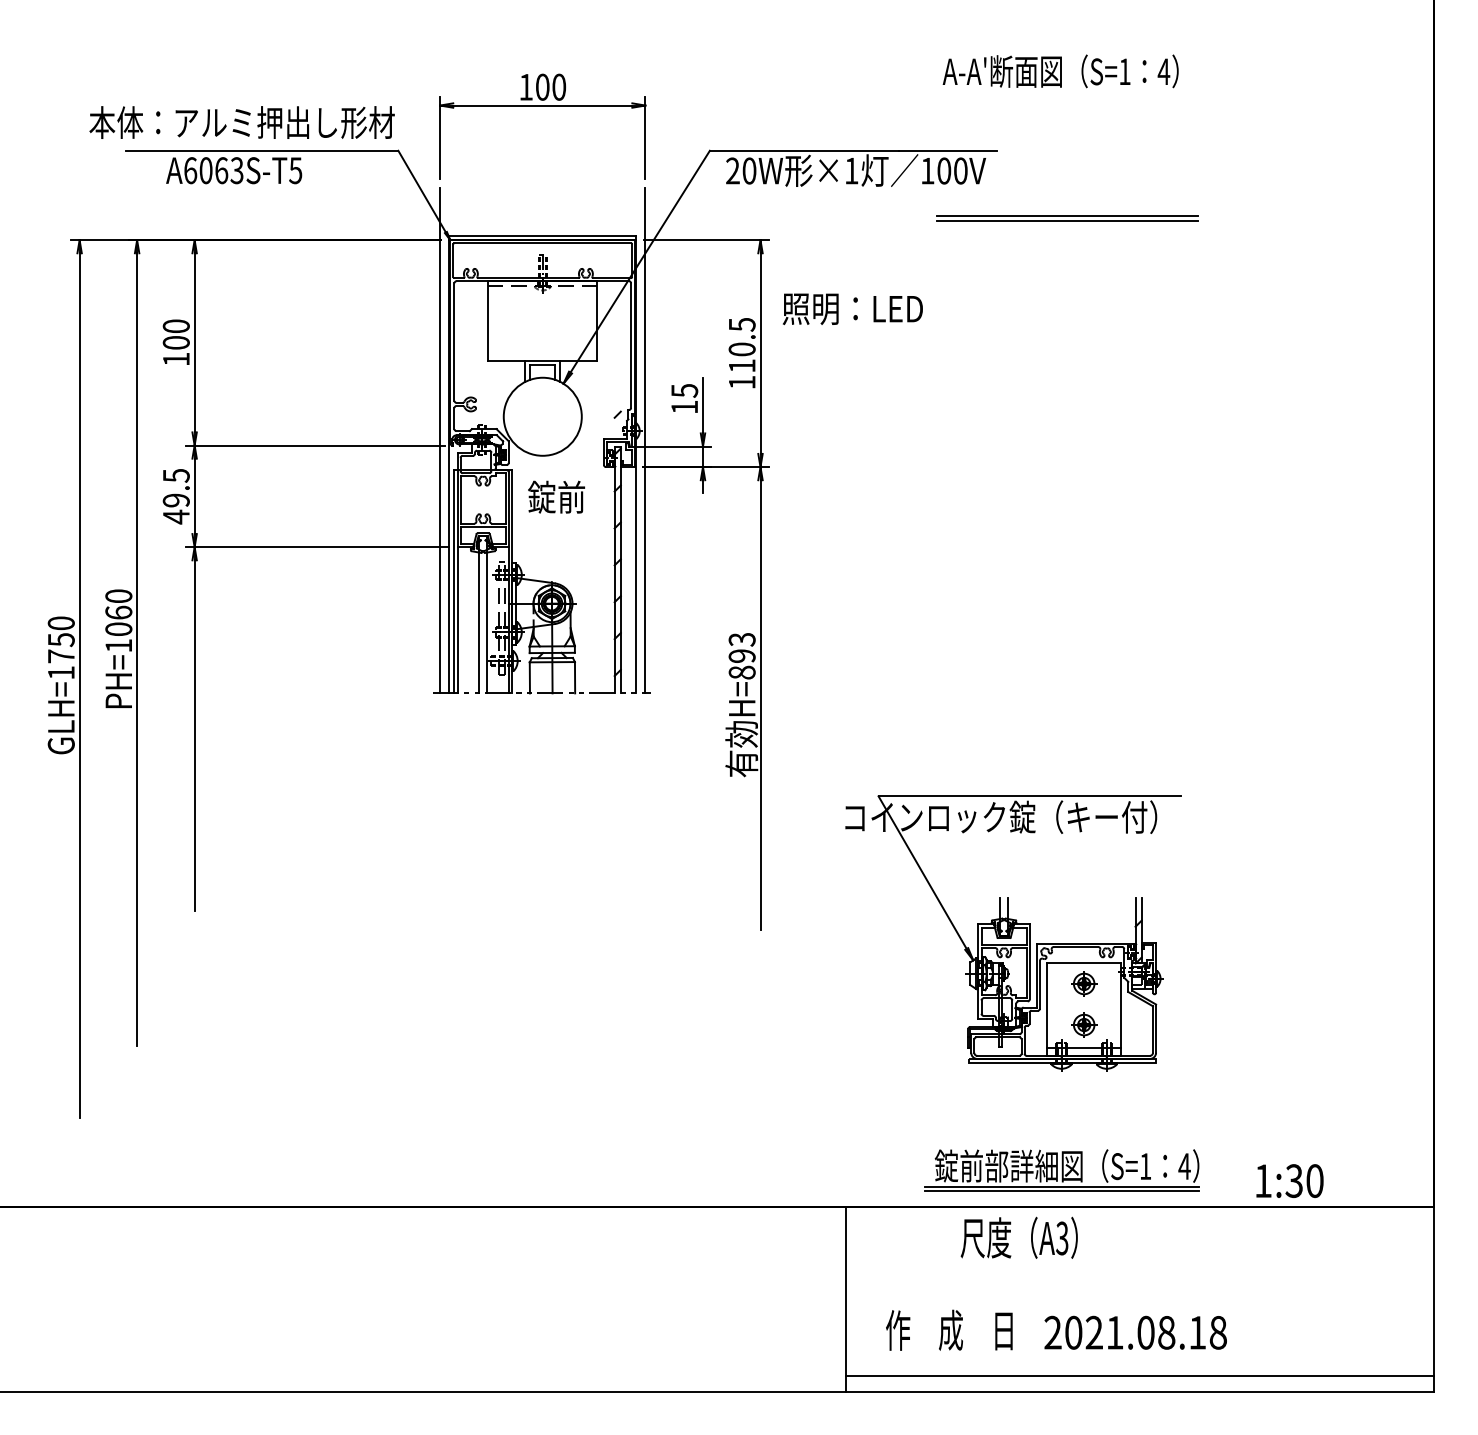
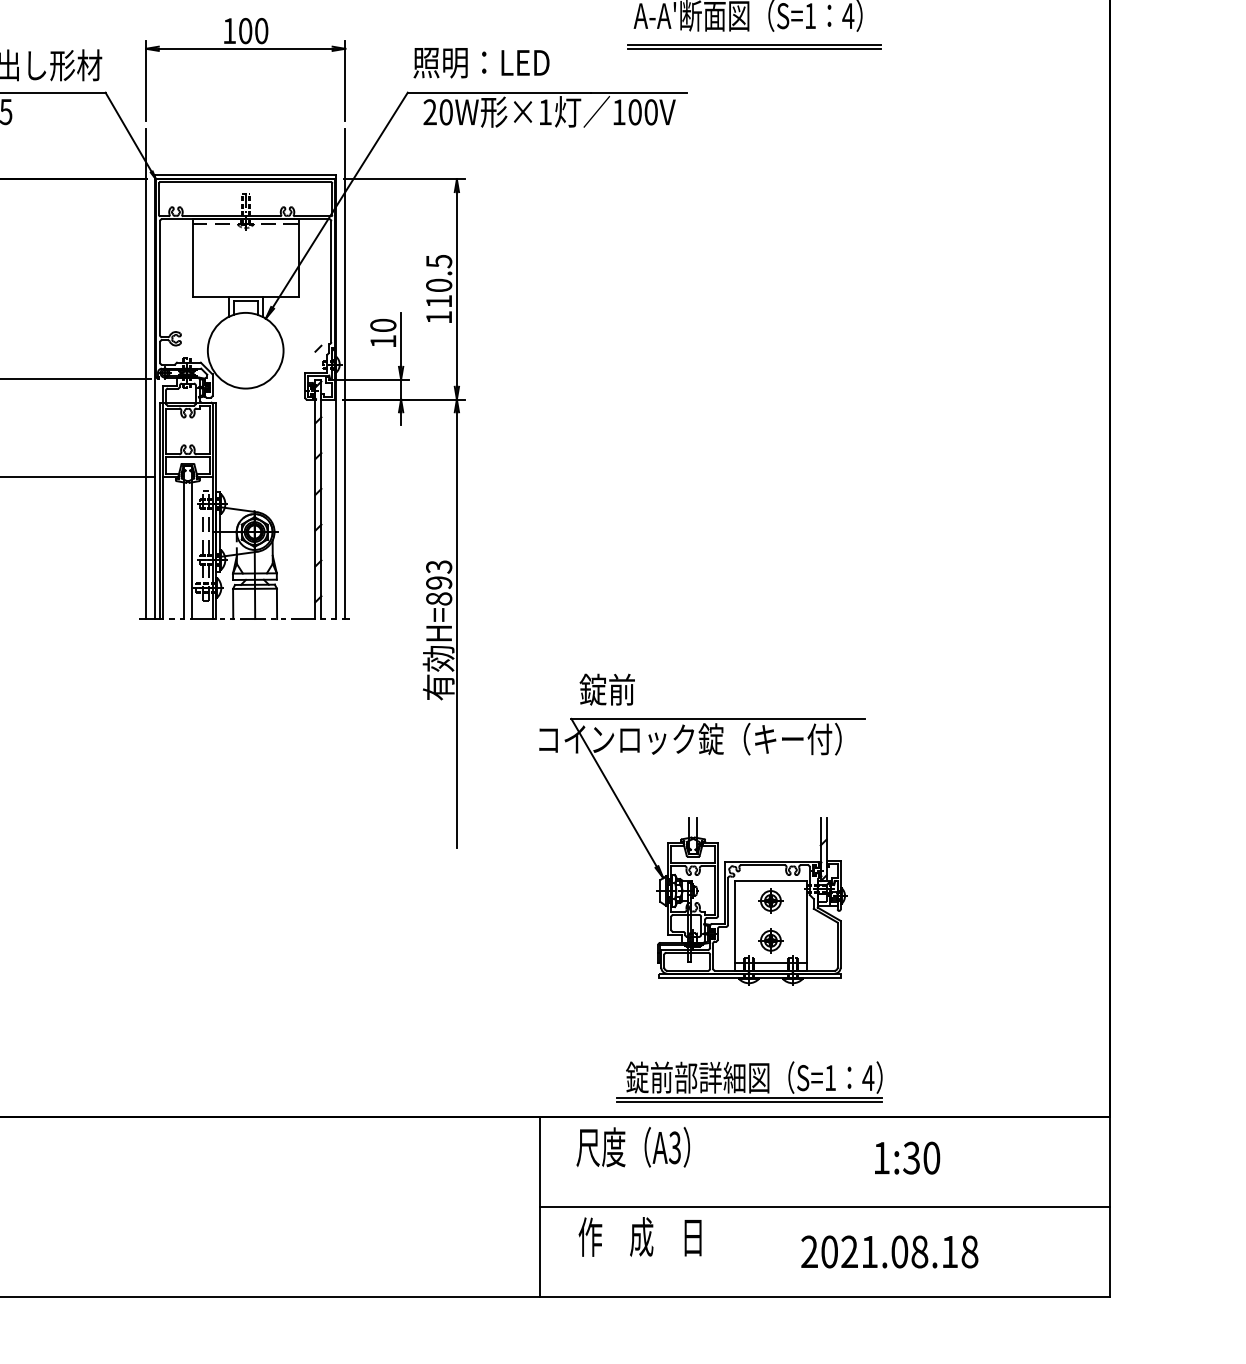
part: (1067, 218) -> (754, 46), moved
text: (852, 309) -> (481, 63), moved
text: (684, 390) -> (383, 325), 15 -> 10
text: (556, 496) -> (607, 689), moved
text: (1289, 1180) -> (907, 1157), moved
text: (1018, 1237) -> (632, 1146), moved
text: (1135, 1332) -> (889, 1251), moved
line: (1139, 1375) -> (824, 1207), moved

